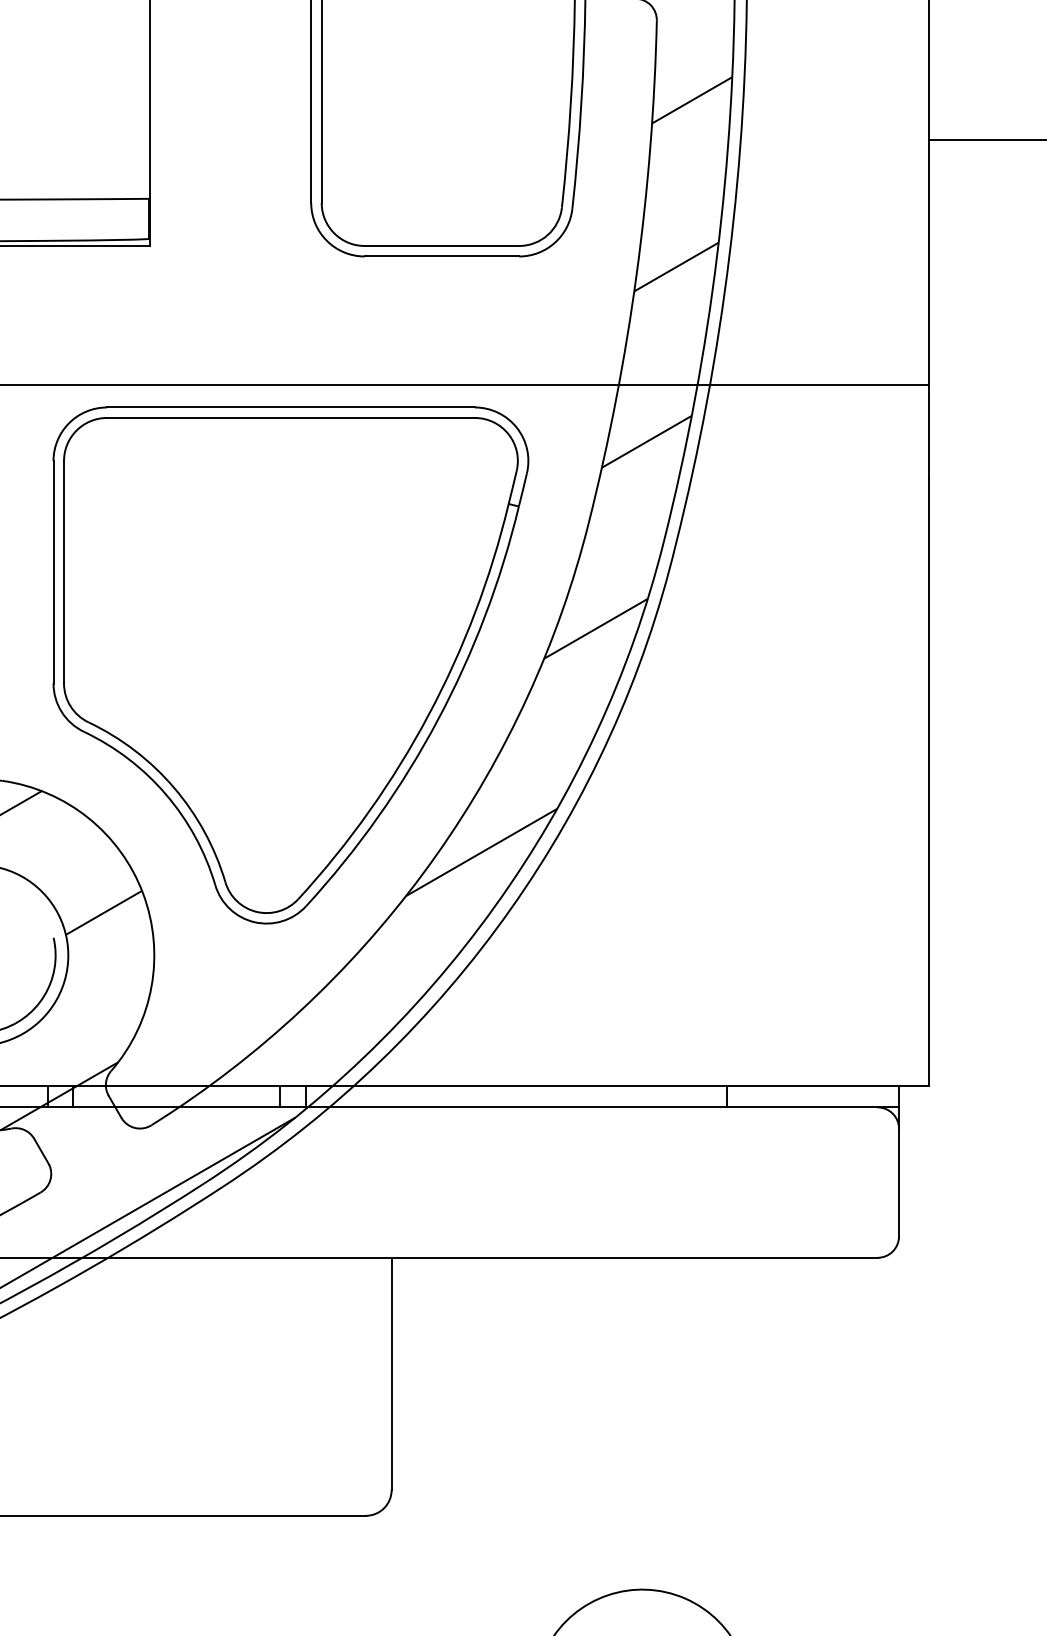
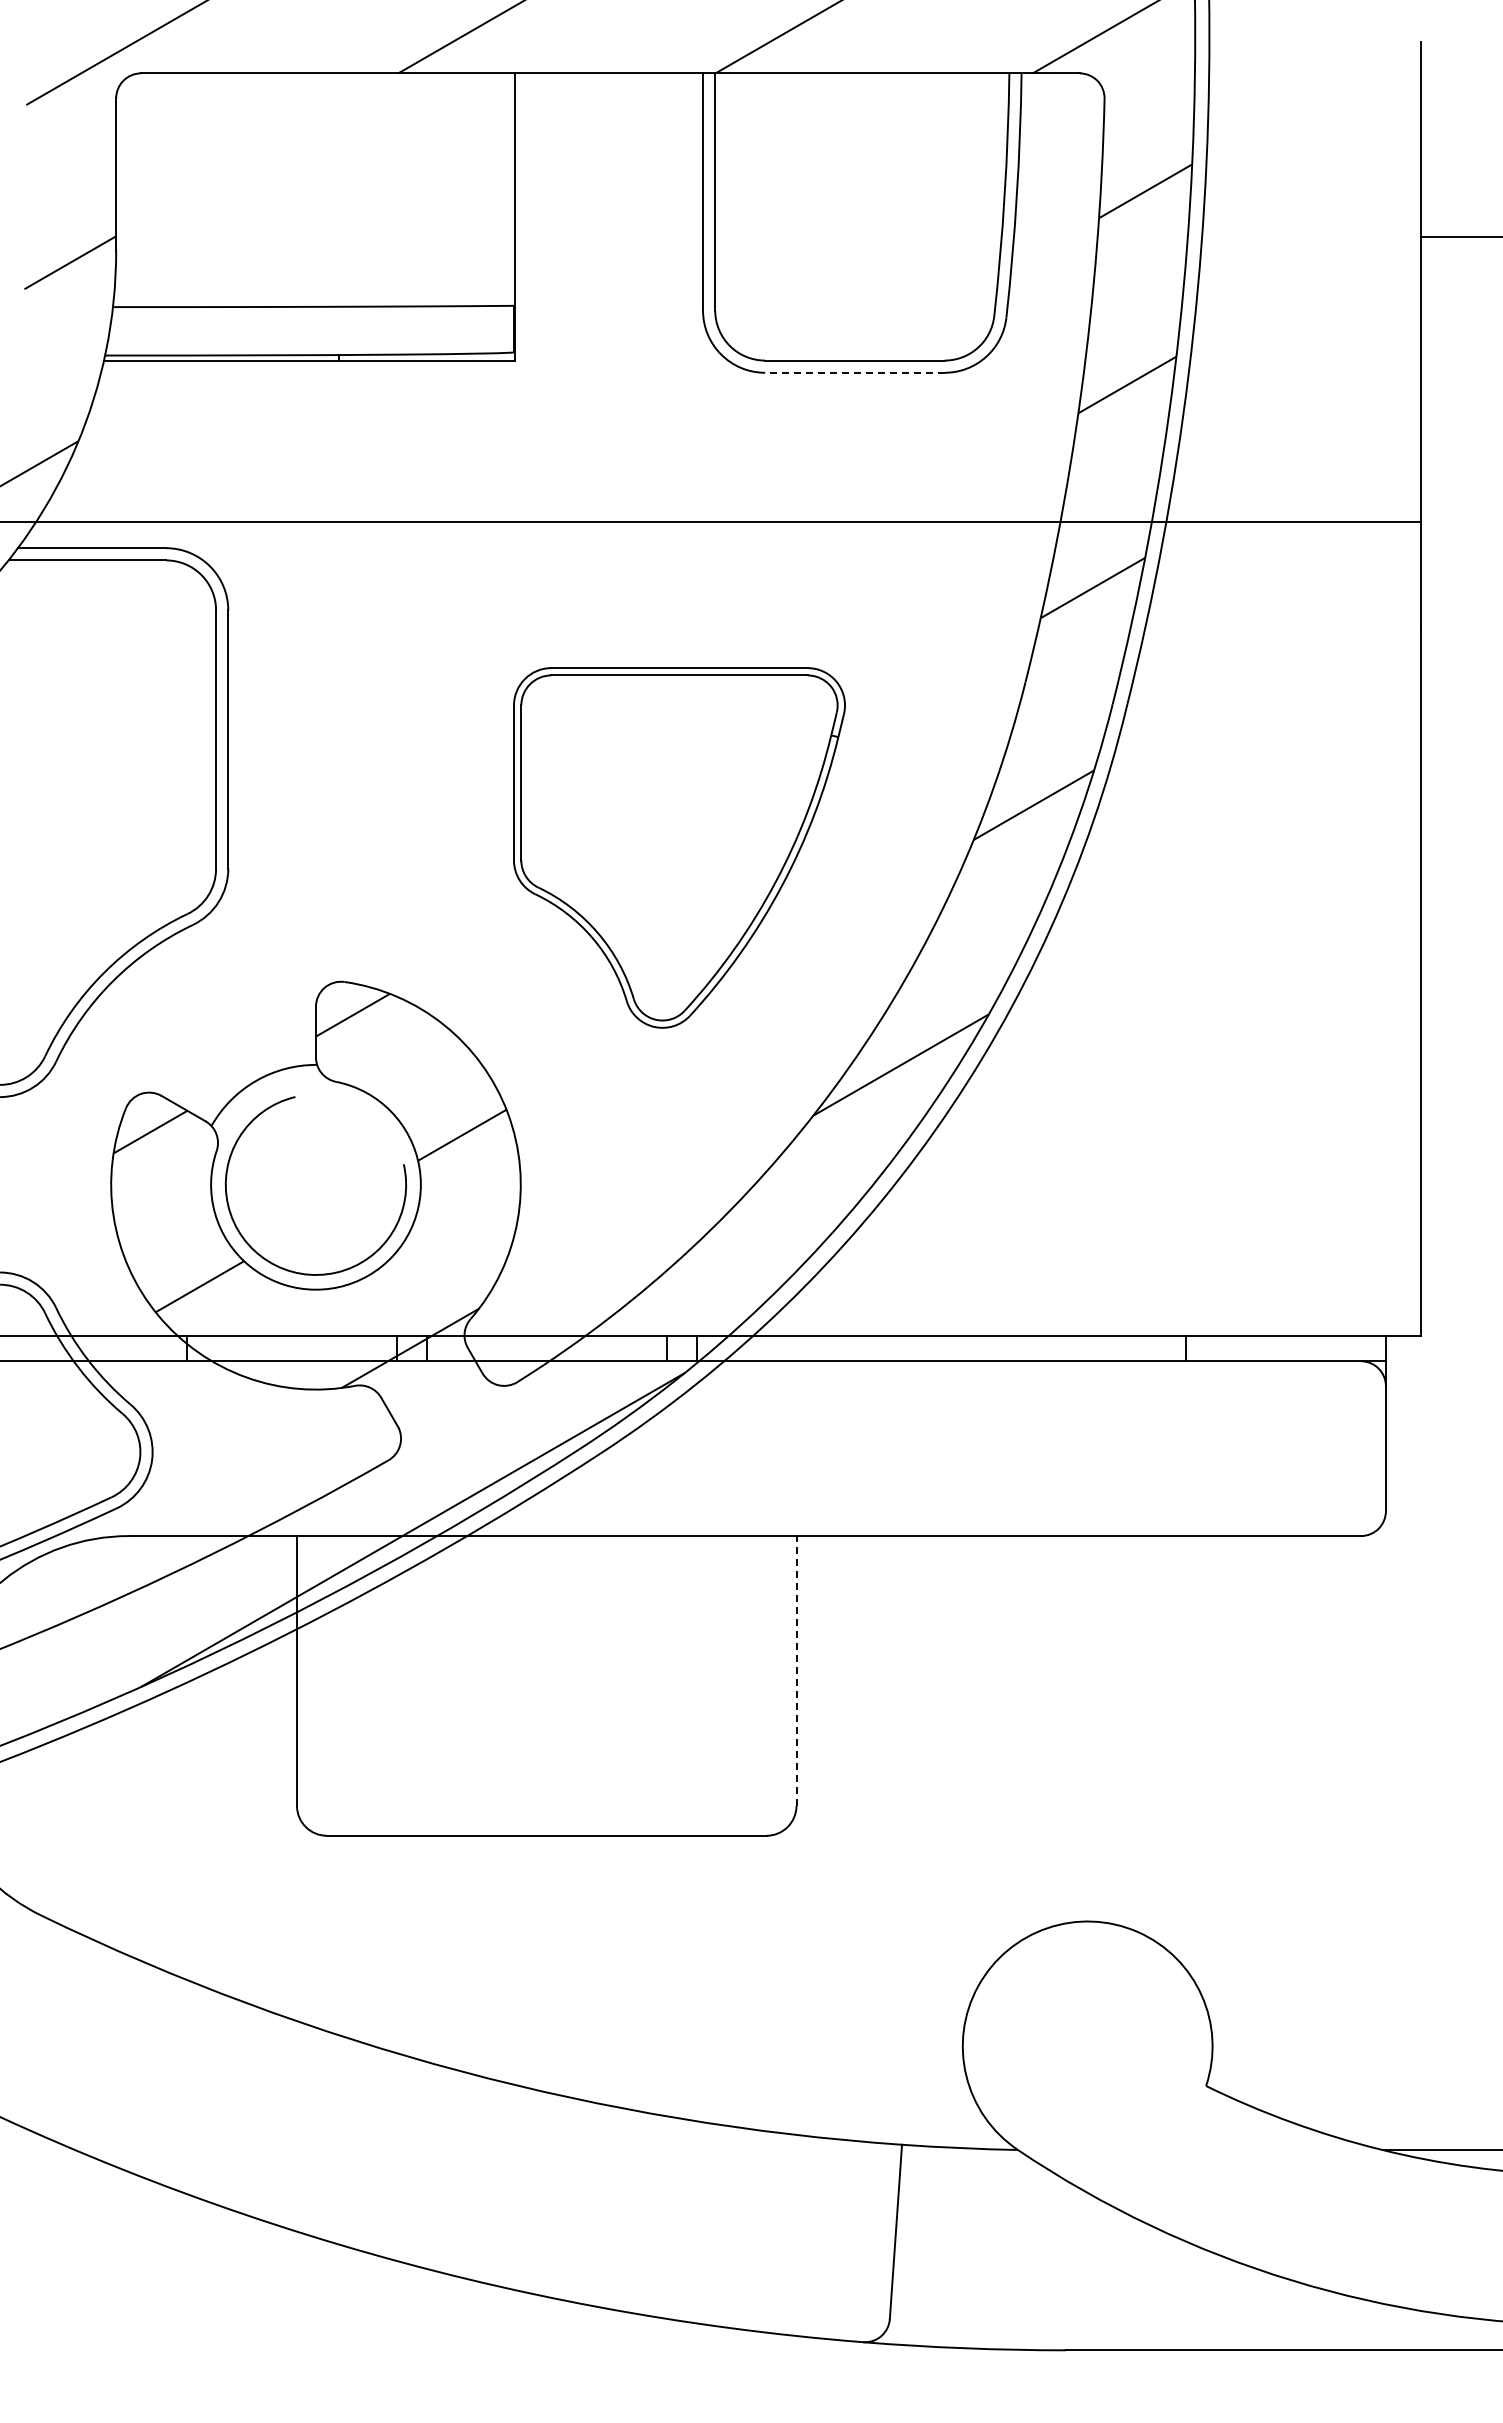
line: (441, 256) -> (854, 372), solid -> dashed
part: (290, 665) -> (679, 847), size x0.6
line: (391, 1373) -> (796, 1670), solid -> dashed

